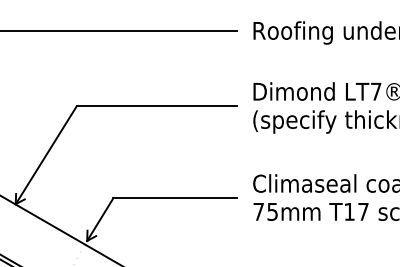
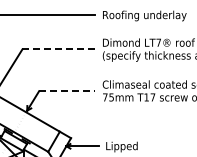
line: (158, 106) -> (59, 49), solid -> dashed
line: (175, 198) -> (67, 91), solid -> dashed

